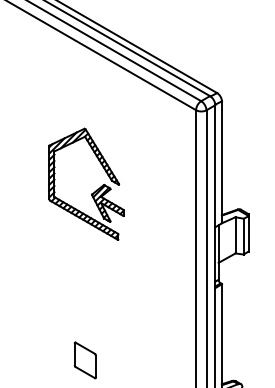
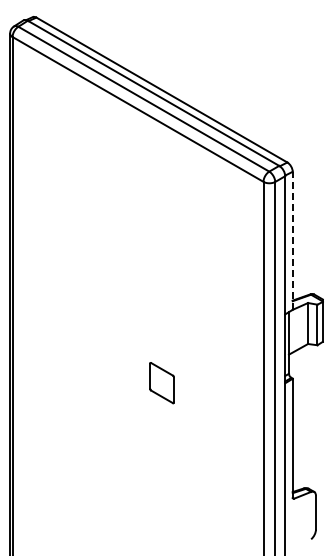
line: (221, 162) -> (292, 240), solid -> dashed
part: (94, 191) -> (148, 273), removed
part: (84, 360) -> (161, 383), moved

